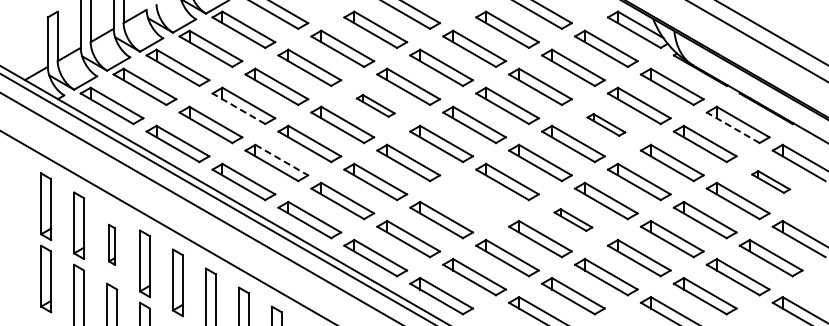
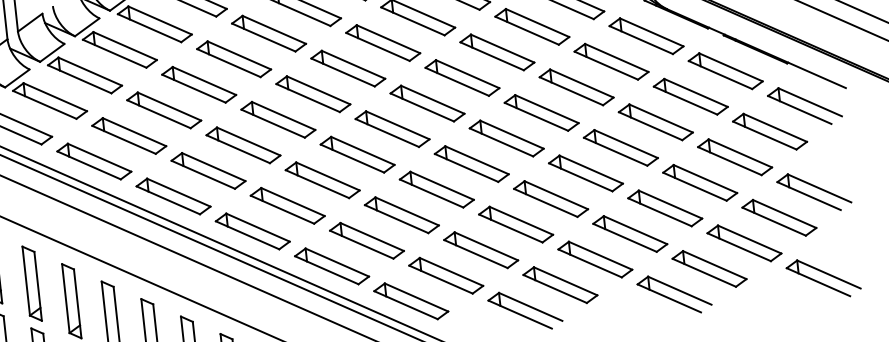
part: (375, 105) -> (313, 93), size x1.67
line: (238, 108) -> (158, 114), dashed -> solid
part: (606, 124) -> (576, 86), size x1.67
line: (732, 127) -> (719, 74), dashed -> solid
line: (282, 160) -> (214, 167), dashed -> solid
part: (770, 181) -> (769, 131), size x1.67
part: (474, 200) -> (436, 189), added
part: (573, 219) -> (551, 198), size x1.67
part: (111, 244) -> (31, 283), size x1.67

